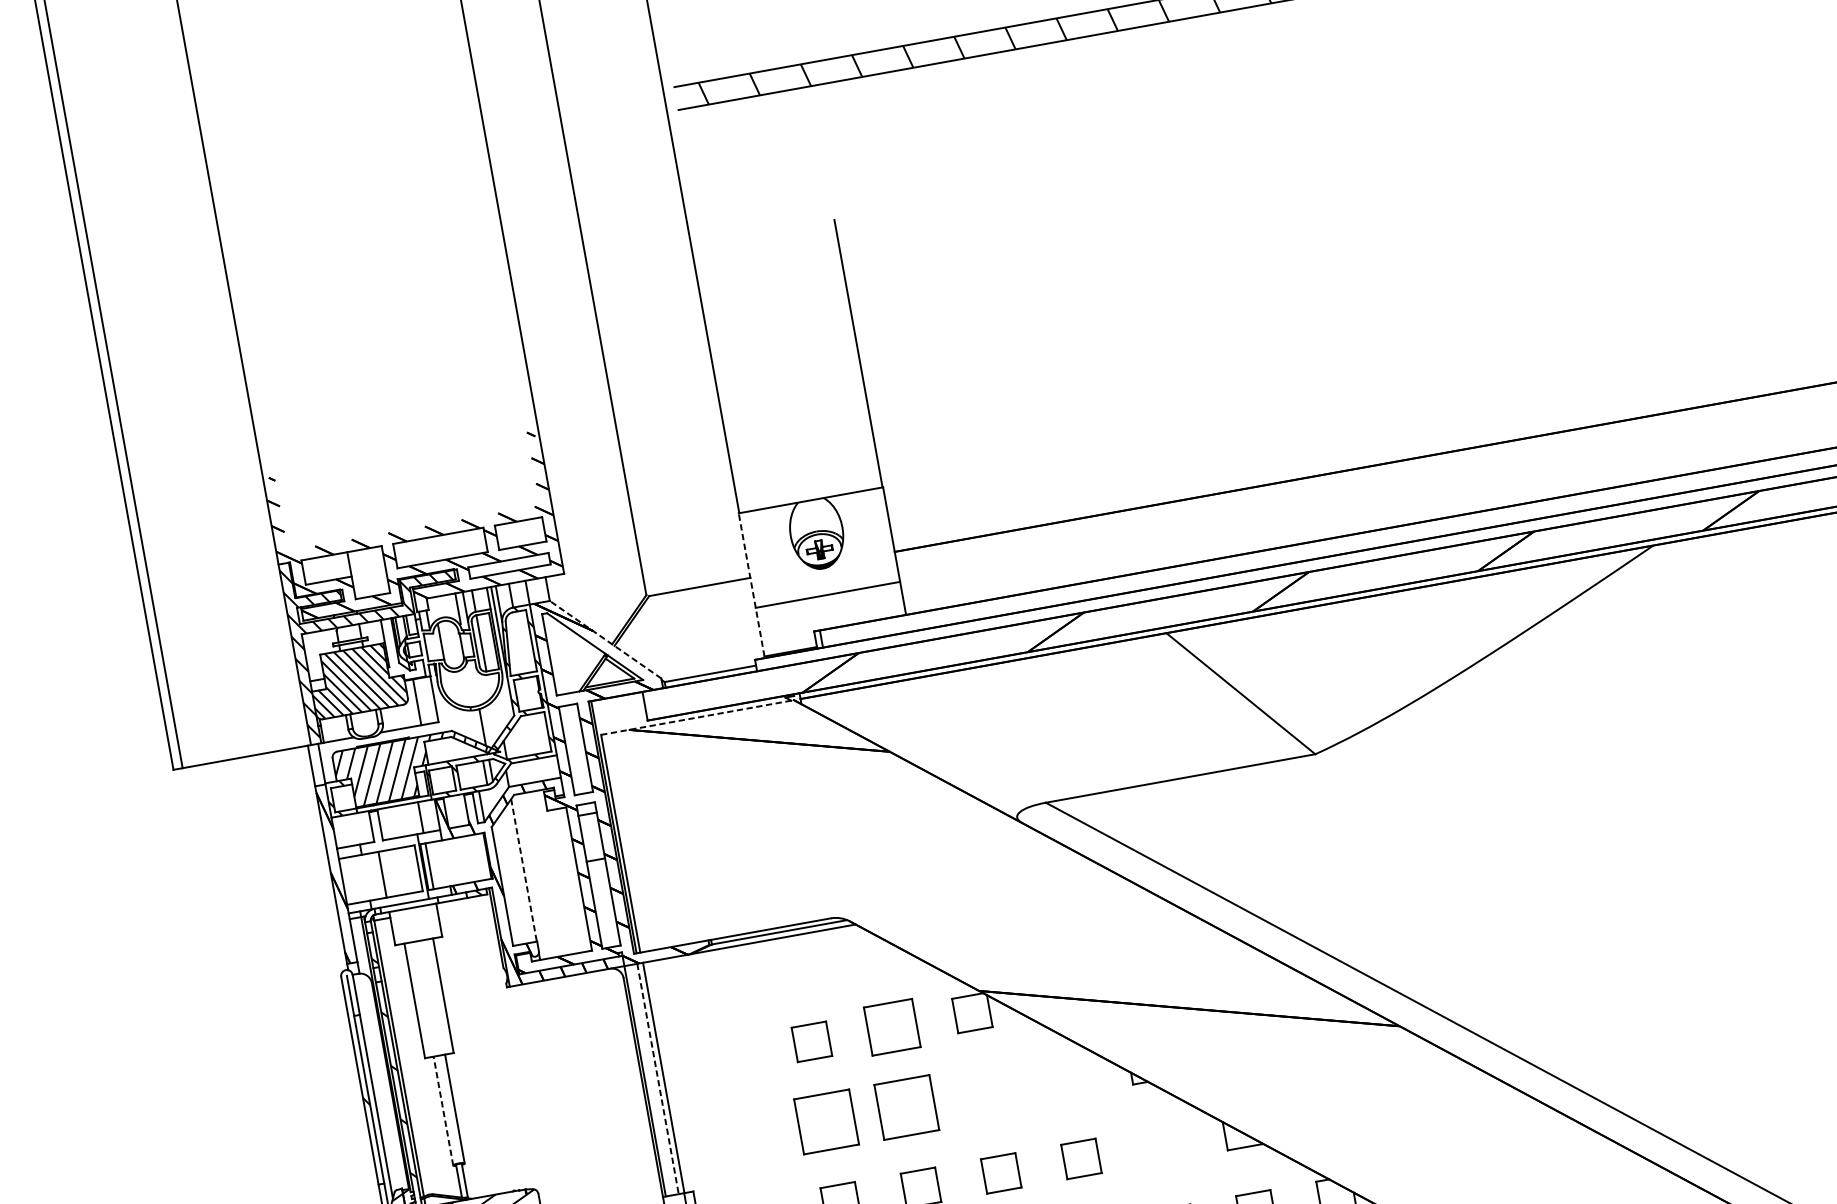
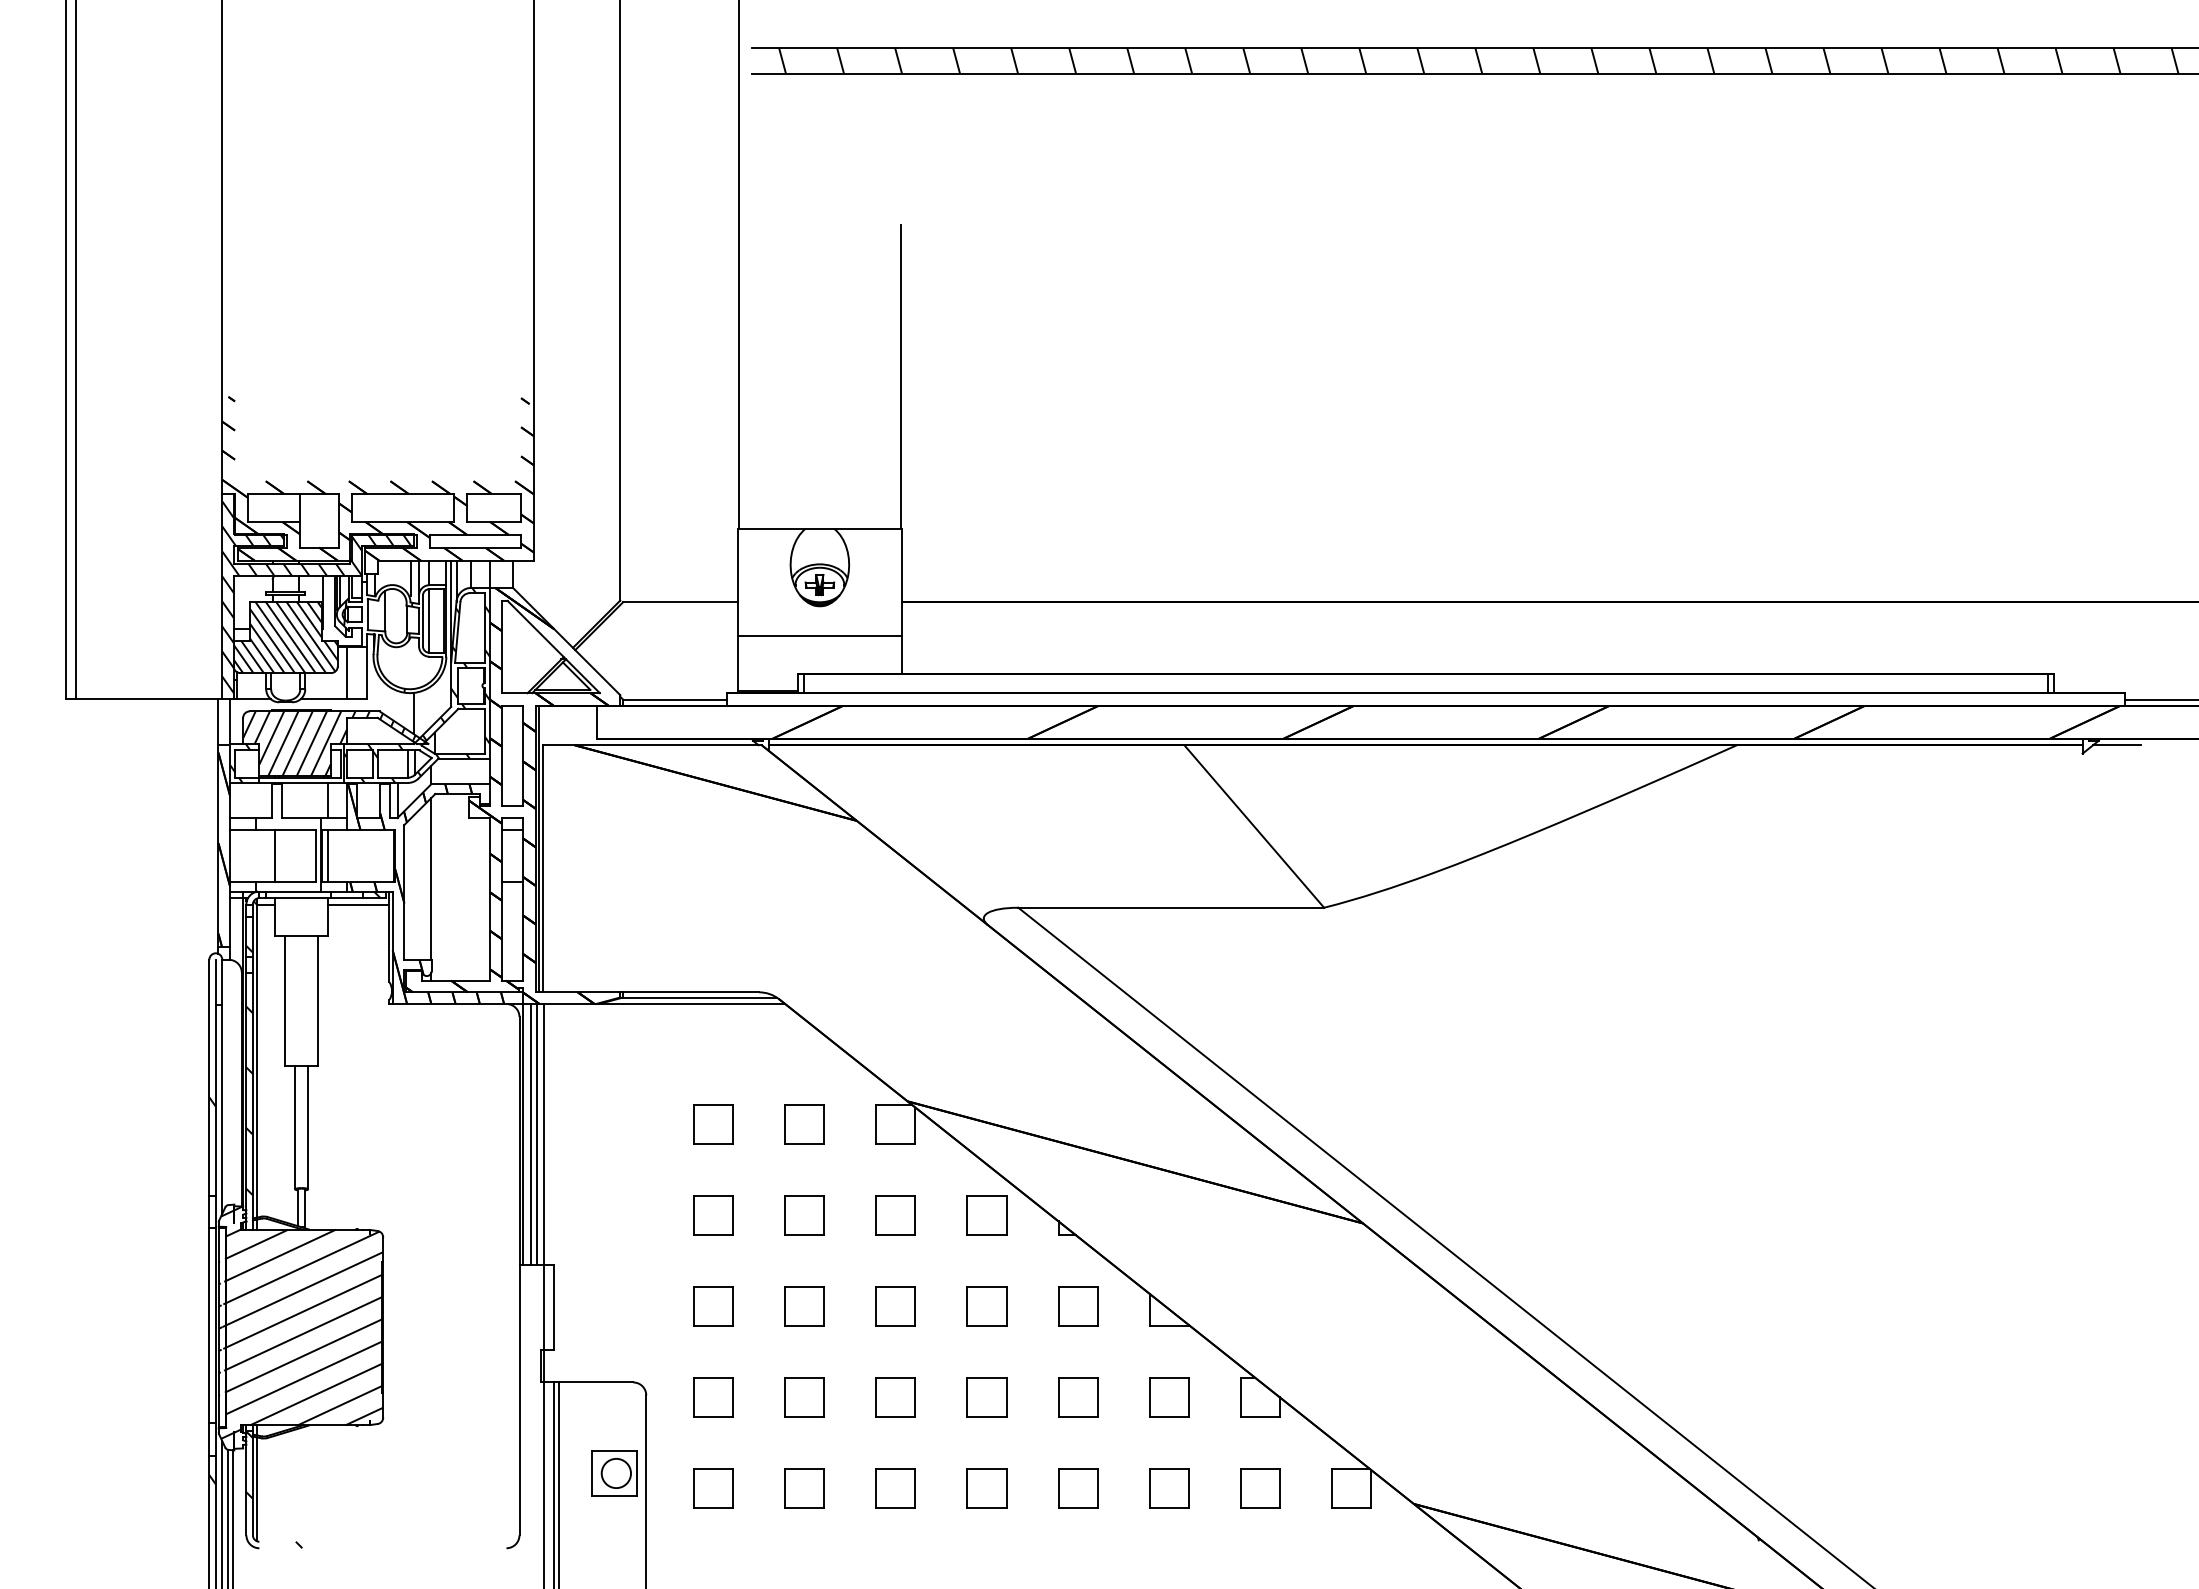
line: (751, 584) -> (737, 609), dashed -> solid
line: (605, 639) -> (566, 641), dashed -> solid
line: (697, 717) -> (652, 745), dashed -> solid
line: (524, 870) -> (431, 878), dashed -> solid
line: (463, 904) -> (358, 904), added
part: (891, 1027) -> (804, 1124), size x0.71
line: (658, 1078) -> (537, 1134), dashed -> solid
part: (1066, 1078) -> (986, 1215), added
line: (651, 1079) -> (530, 1134), added
part: (986, 1093) -> (895, 1215), added
part: (906, 1107) -> (804, 1215), size x0.62
line: (443, 1110) -> (295, 1127), dashed -> solid
part: (826, 1122) -> (713, 1215), size x0.62
part: (1162, 1144) -> (1078, 1306), added

